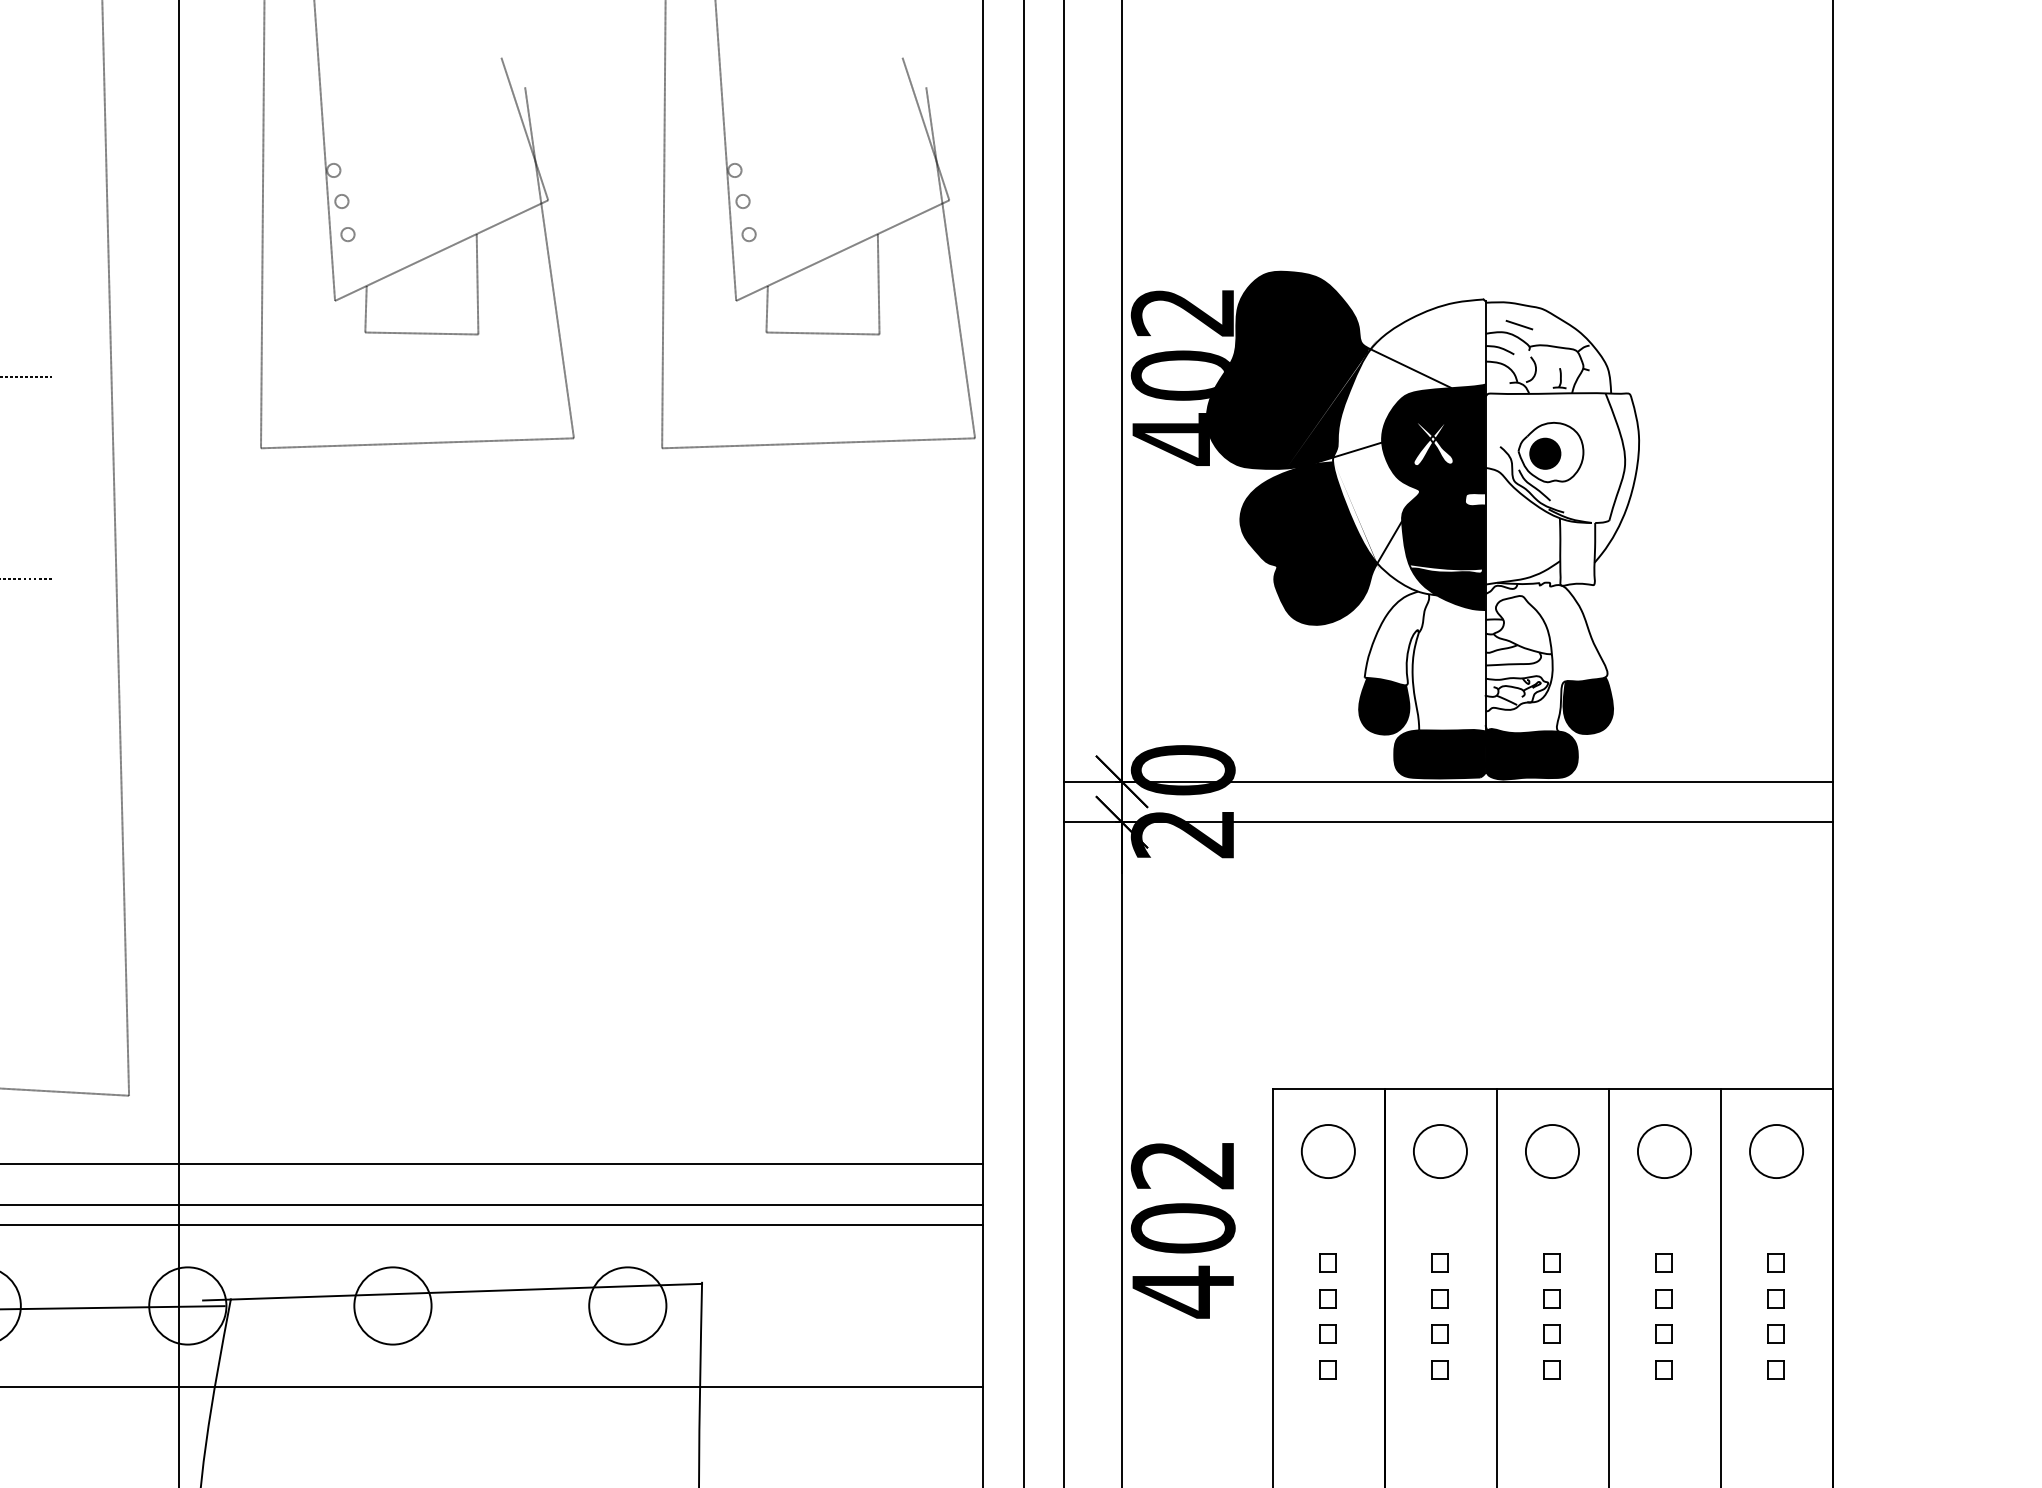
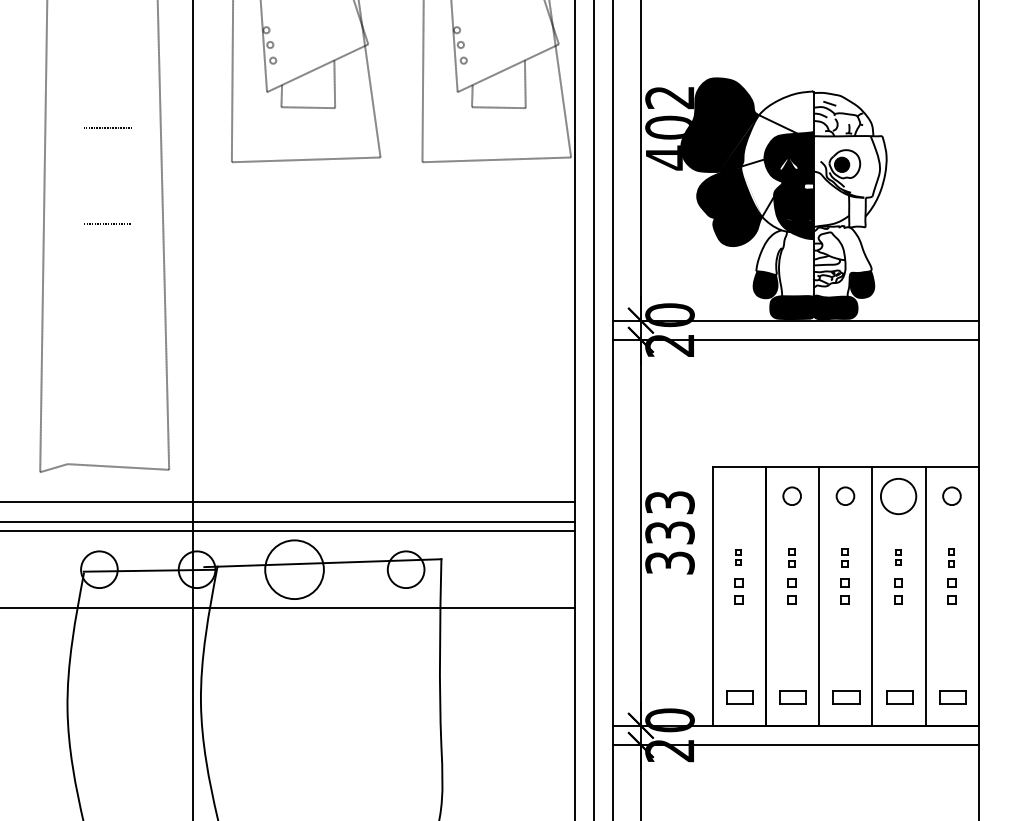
circle: (1327, 1149) -> (738, 495), removed
circle: (1438, 1149) -> (791, 495), size x0.7
circle: (1552, 1149) -> (845, 495), size x0.7
circle: (1664, 1149) -> (898, 495), size x1.4
circle: (1775, 1149) -> (951, 495), size x0.7
text: (1182, 1229) -> (669, 533), 402 -> 333
part: (1327, 1280) -> (738, 557), size x0.6
part: (1438, 1280) -> (791, 557), size x0.7
part: (1550, 1280) -> (844, 557), size x0.7
part: (1664, 1280) -> (898, 557), size x0.6
part: (1775, 1280) -> (951, 557), size x0.7
circle: (392, 1305) -> (294, 569), size x1.6

